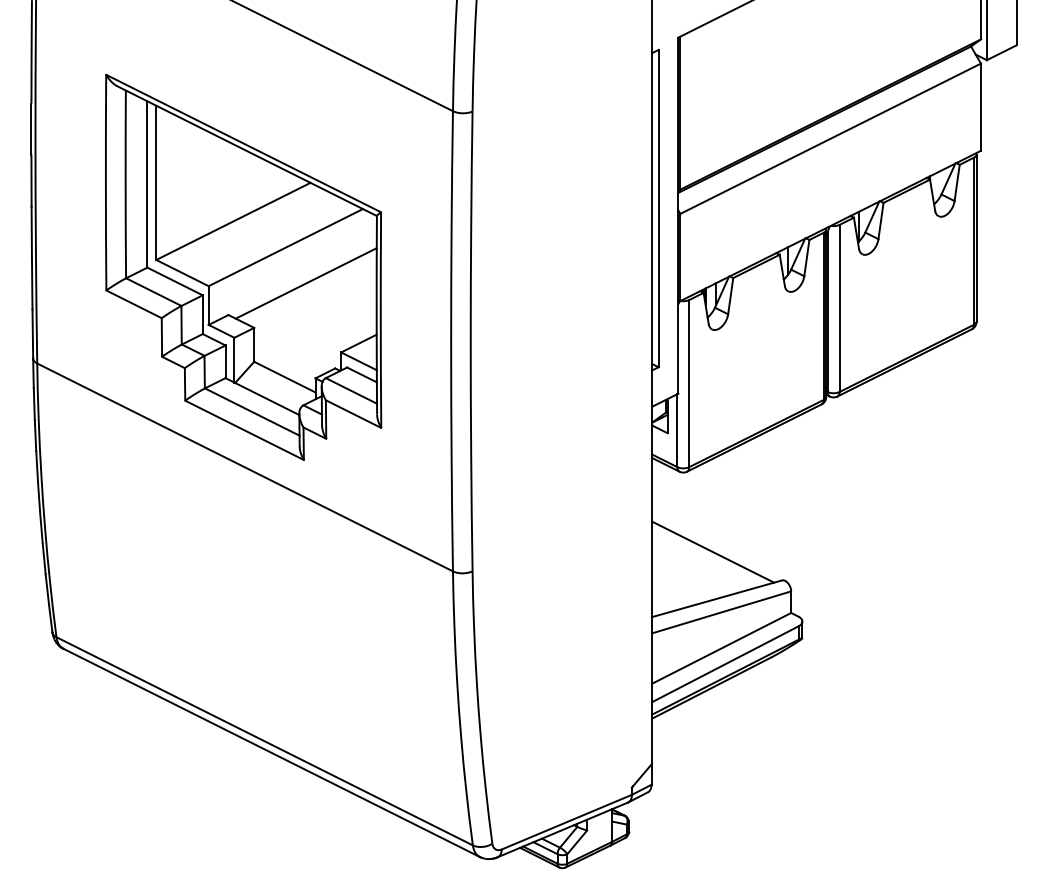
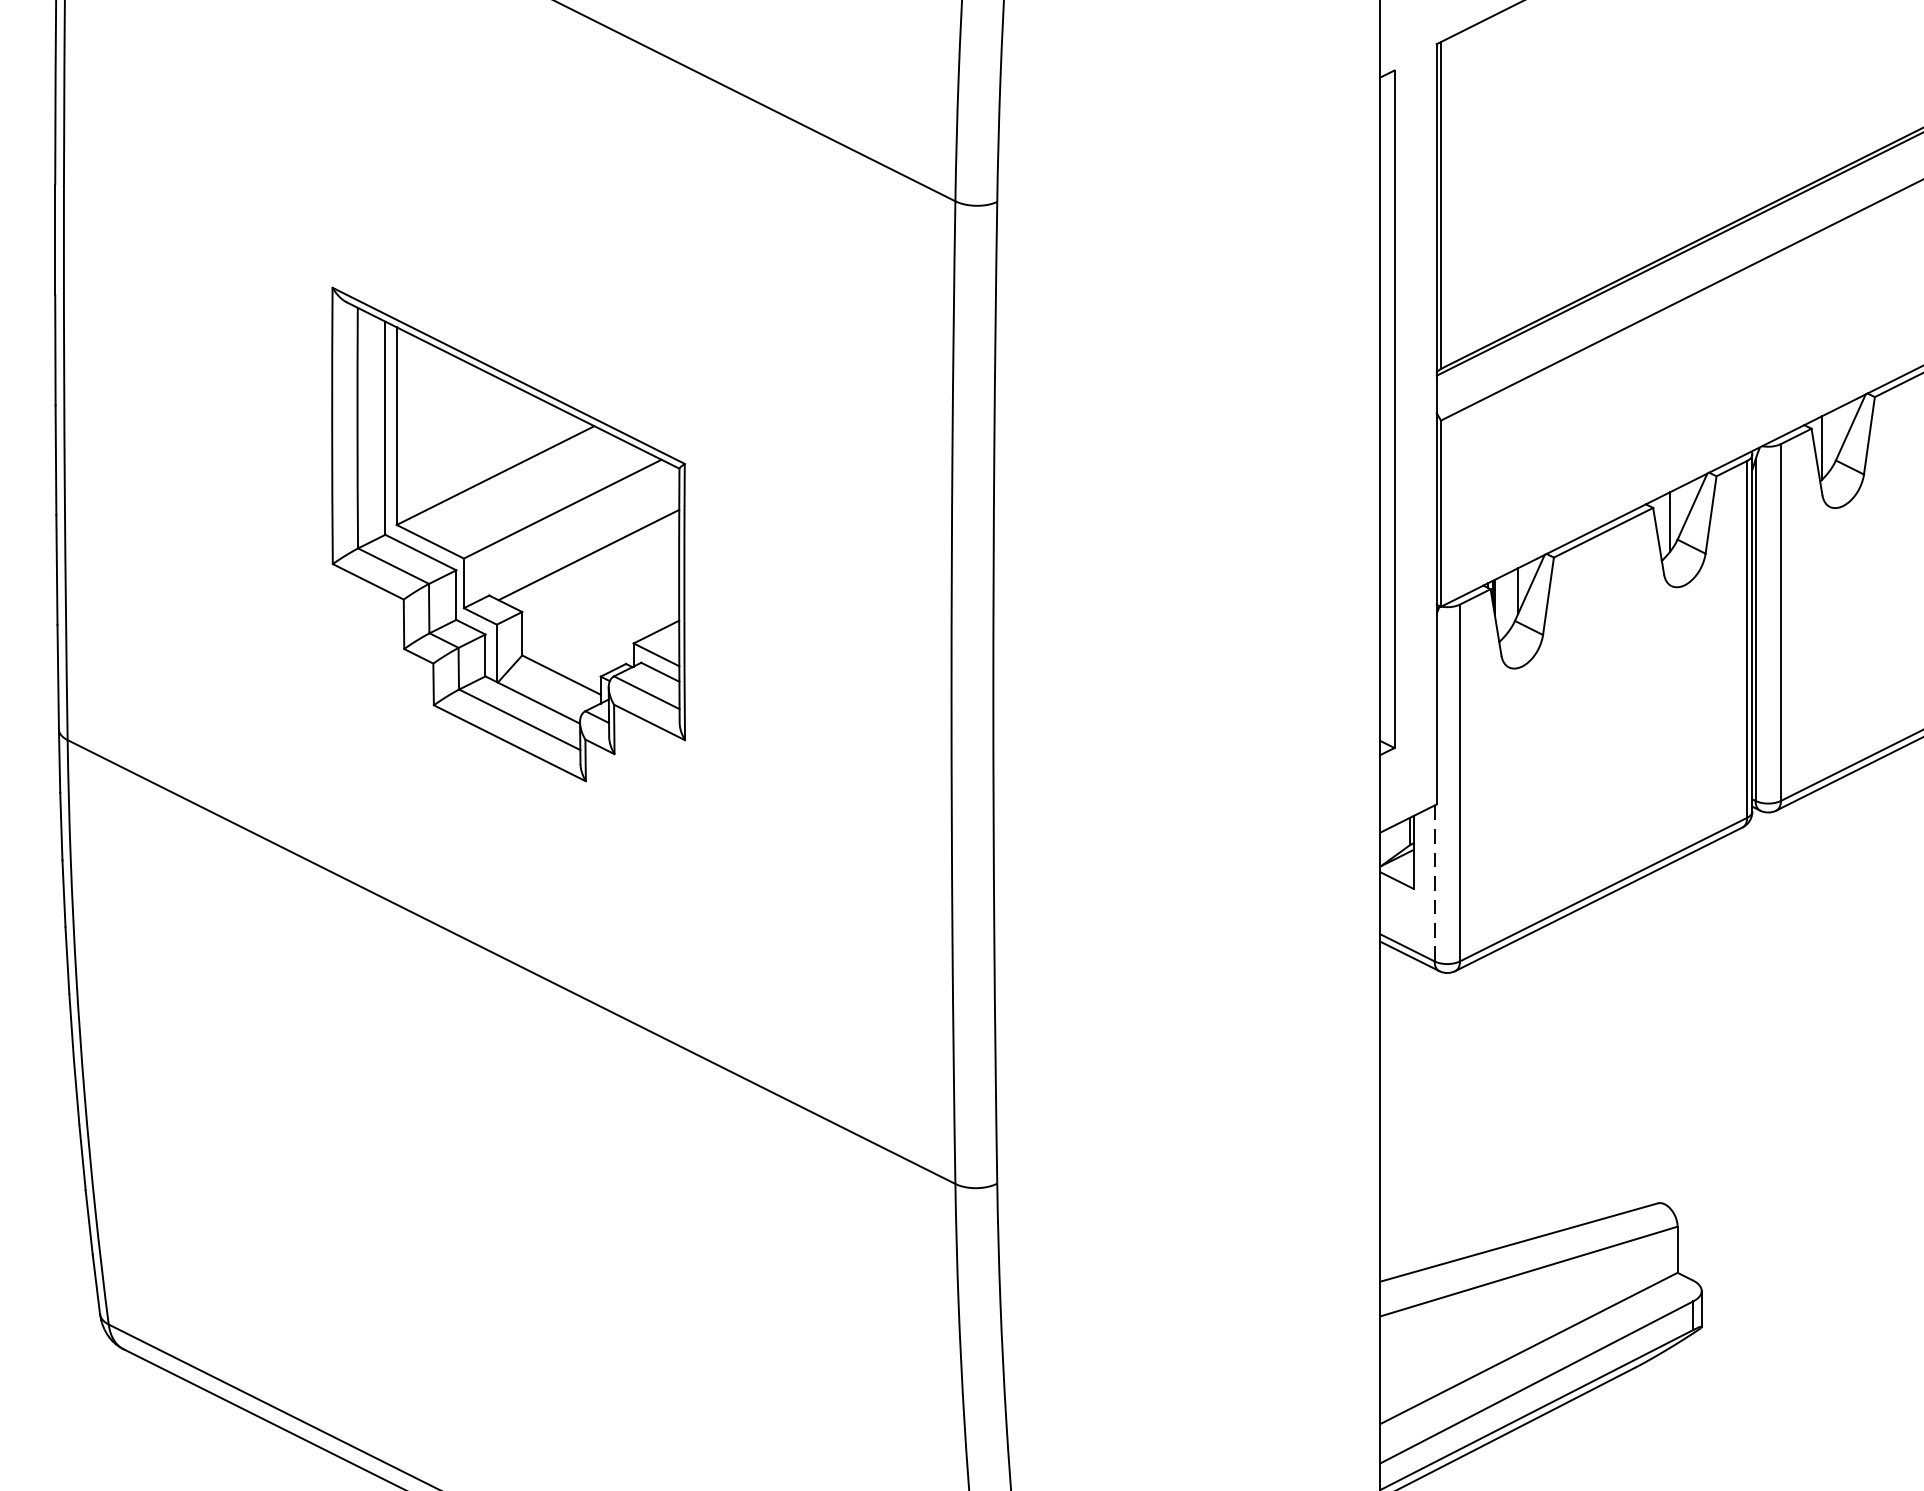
part: (243, 266) -> (508, 532), size x0.6
line: (677, 430) -> (1434, 883), solid -> dashed
line: (713, 551) -> (1511, 1141), removed

